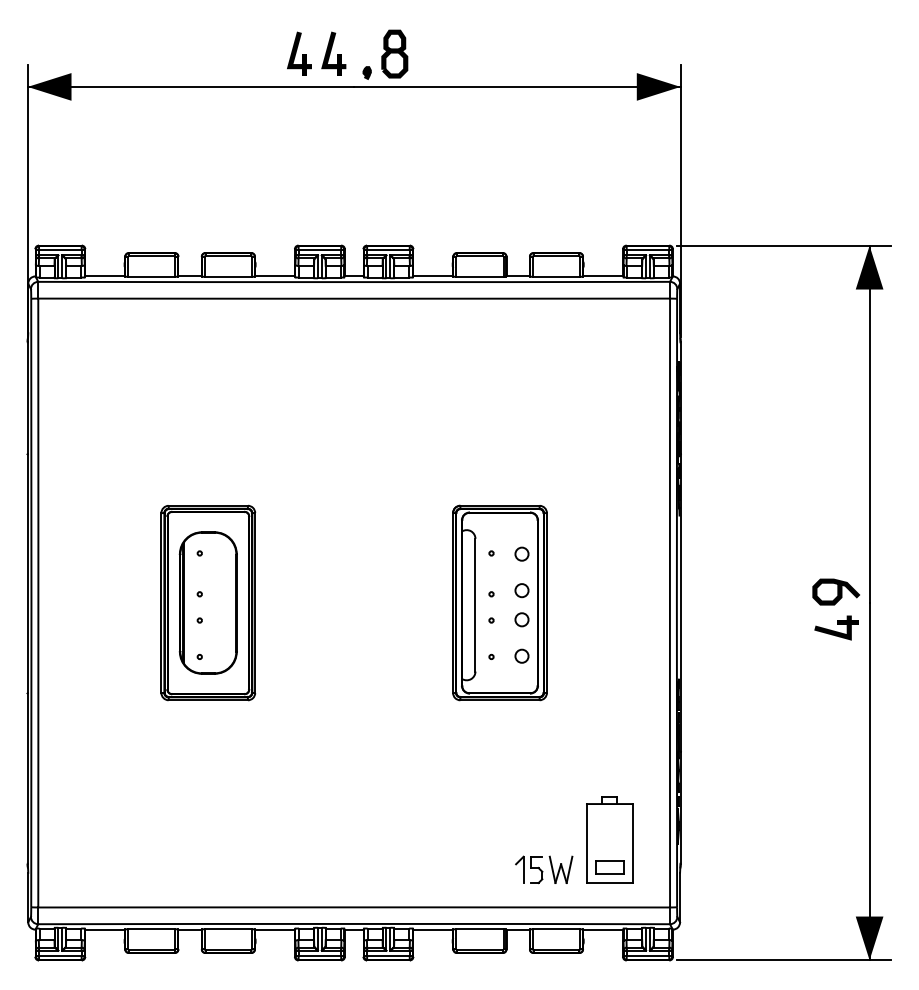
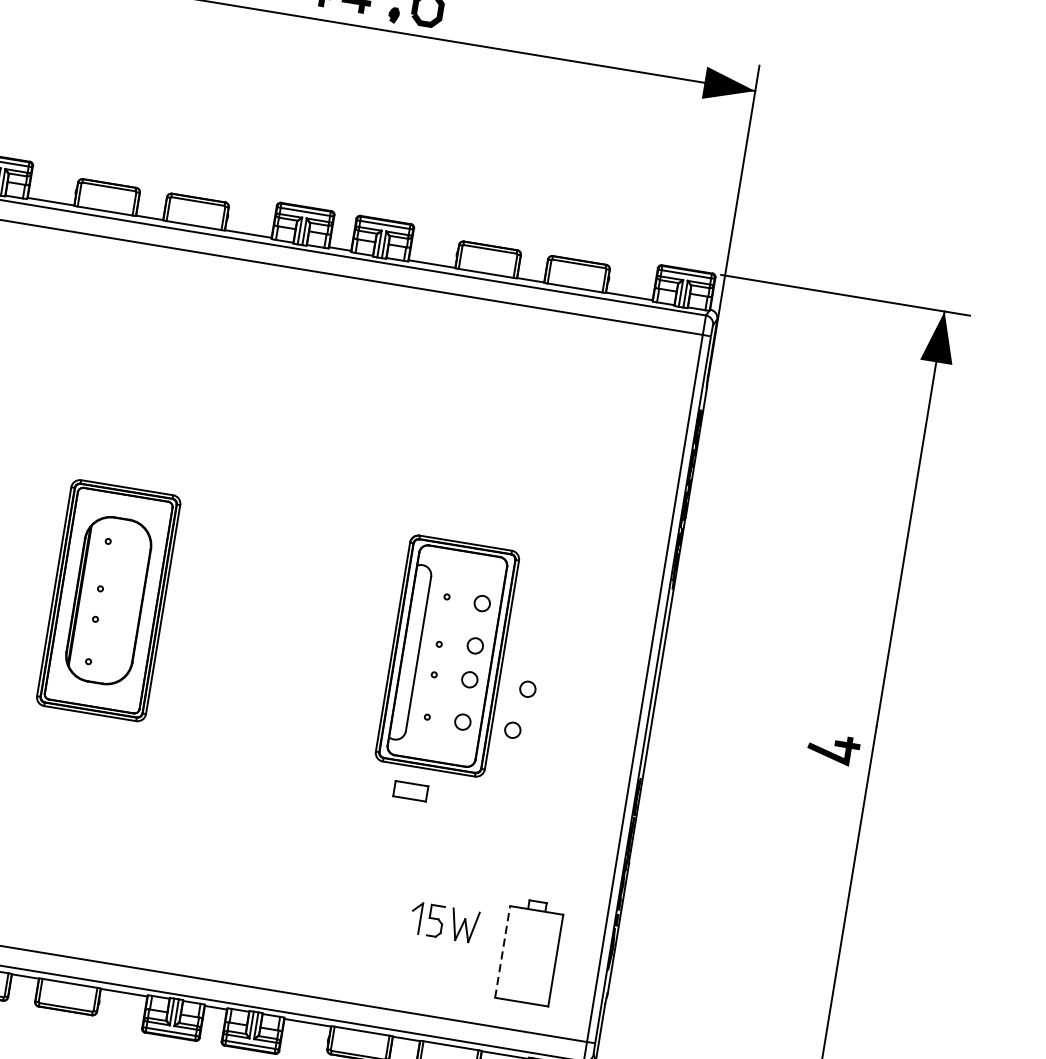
curve: (837, 591) -> (841, 706), removed
circle: (571, 619) -> (527, 688), added
circle: (564, 655) -> (512, 729), added
line: (586, 843) -> (502, 951), solid -> dashed
part: (609, 867) -> (410, 791), moved
part: (544, 869) -> (445, 922), moved

